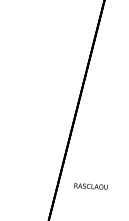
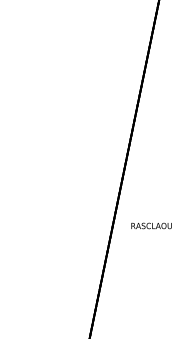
text: (91, 186) -> (151, 225), moved

